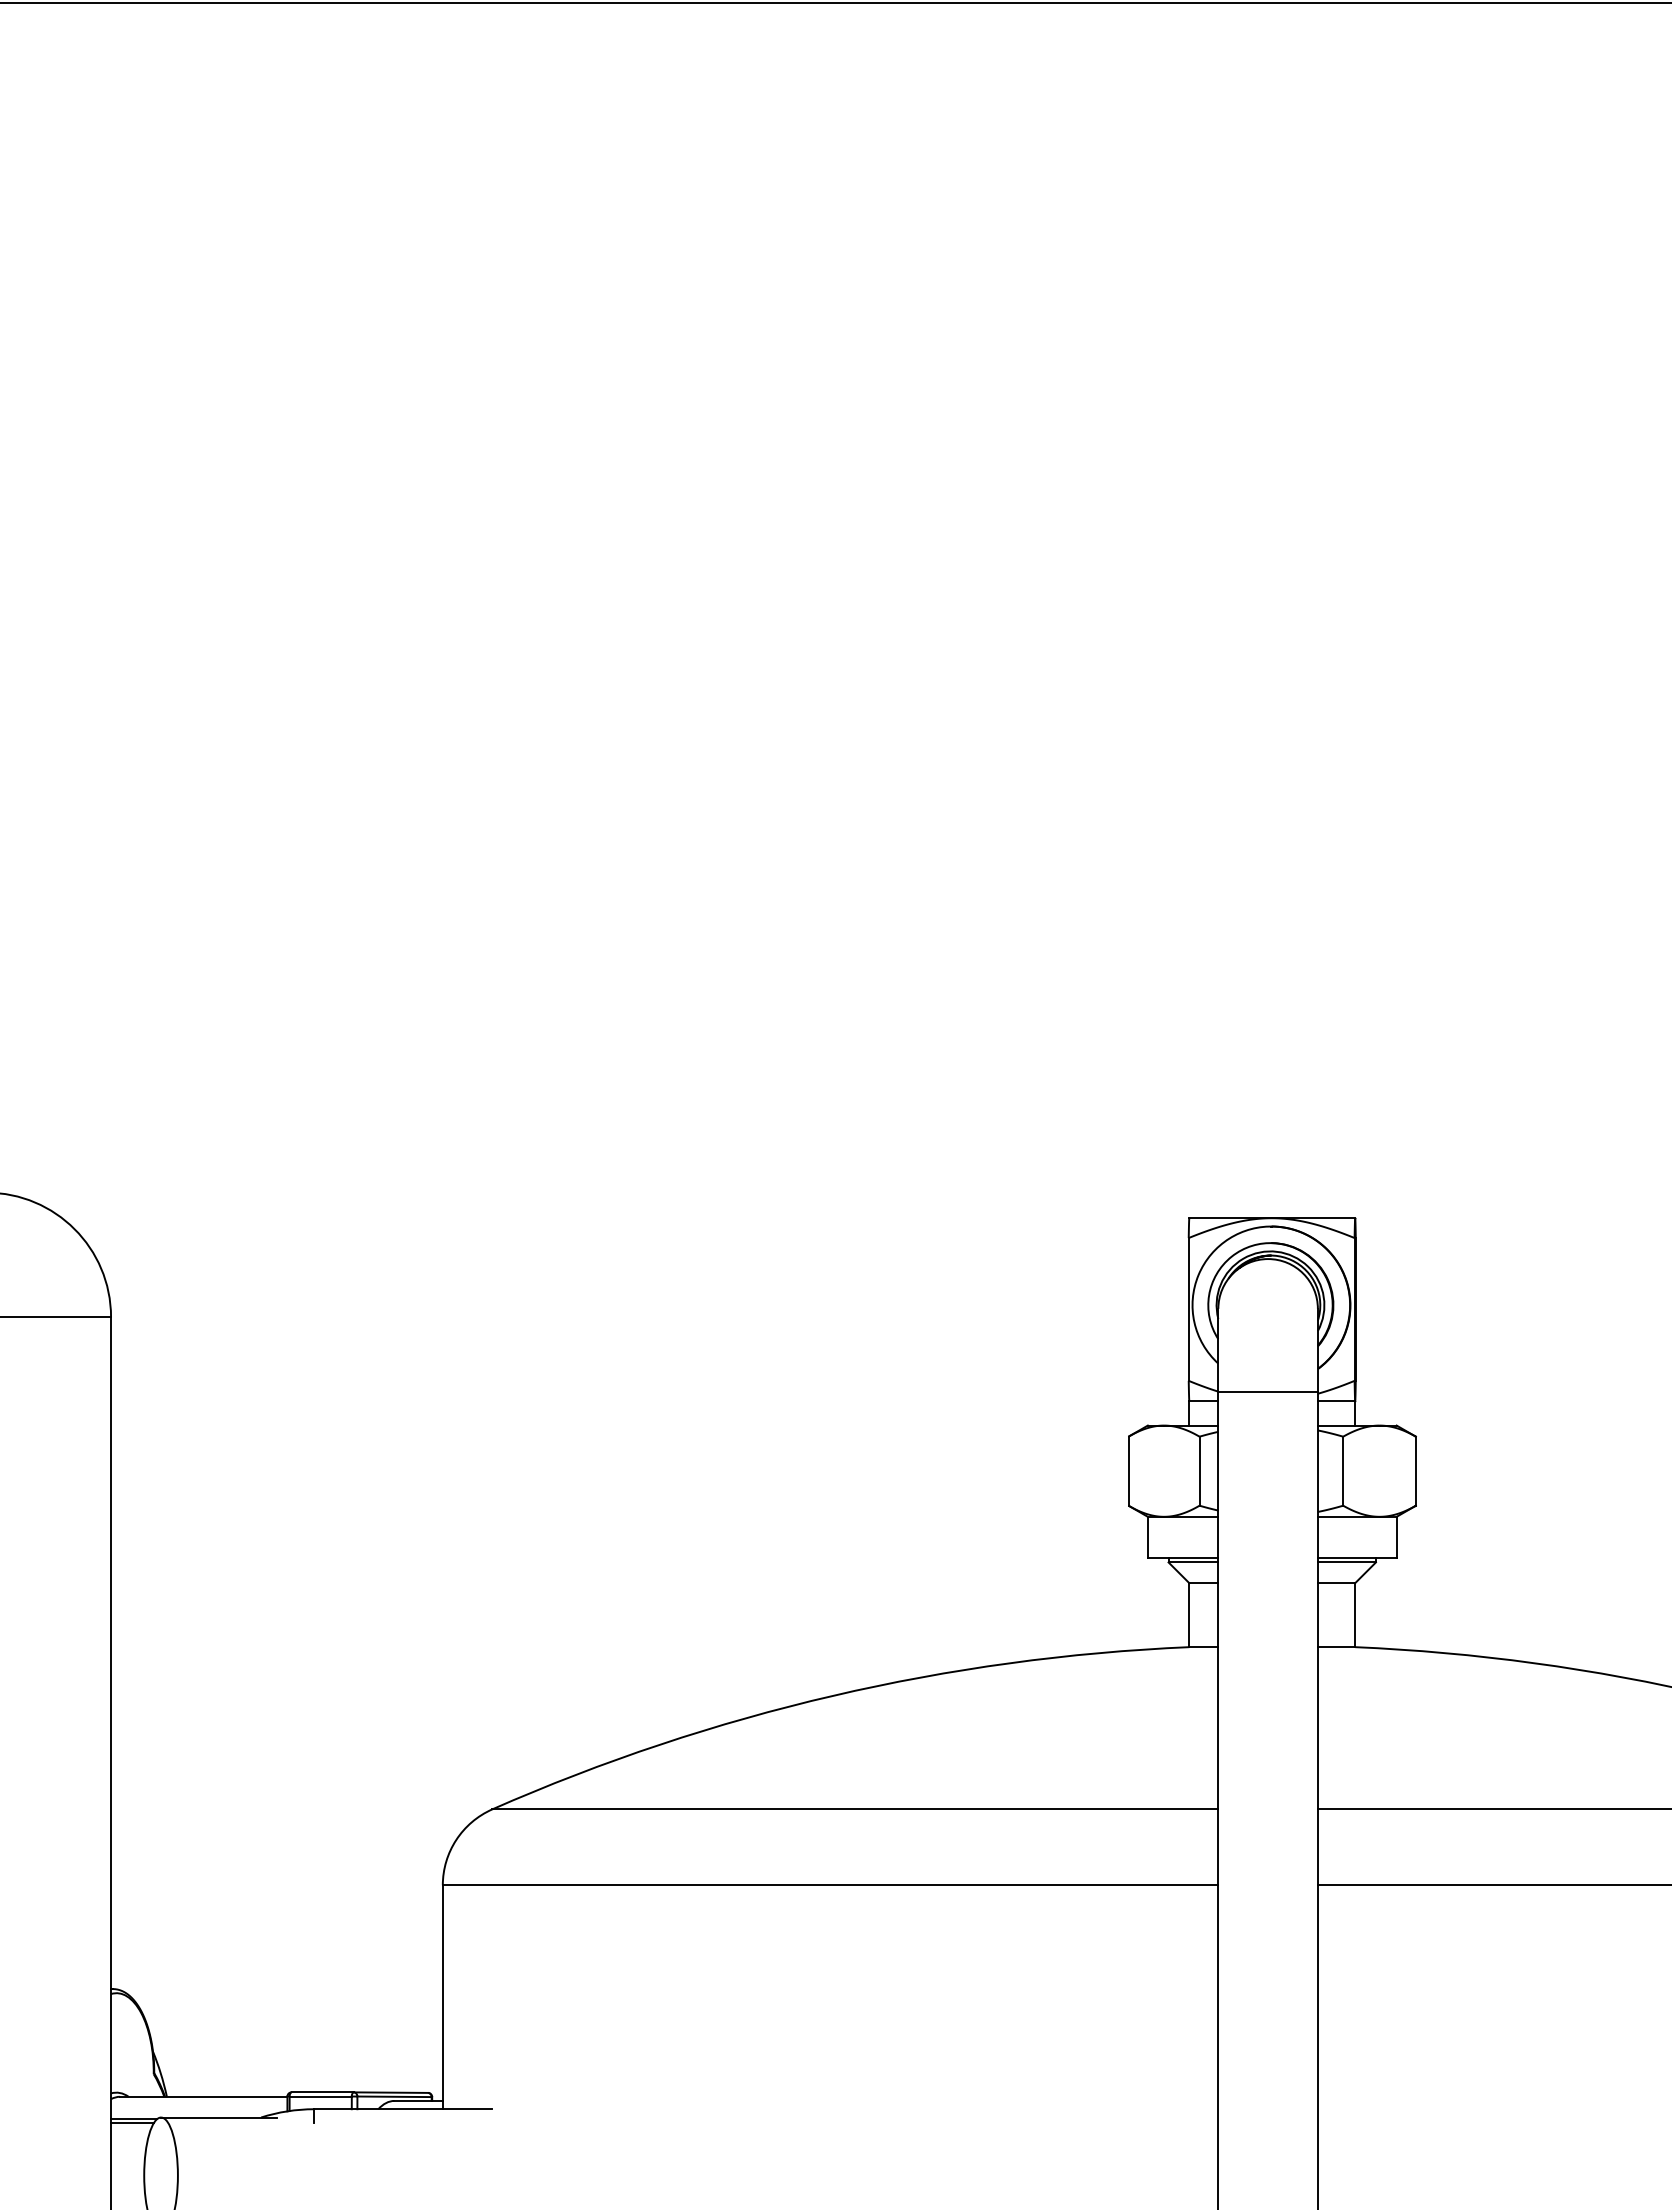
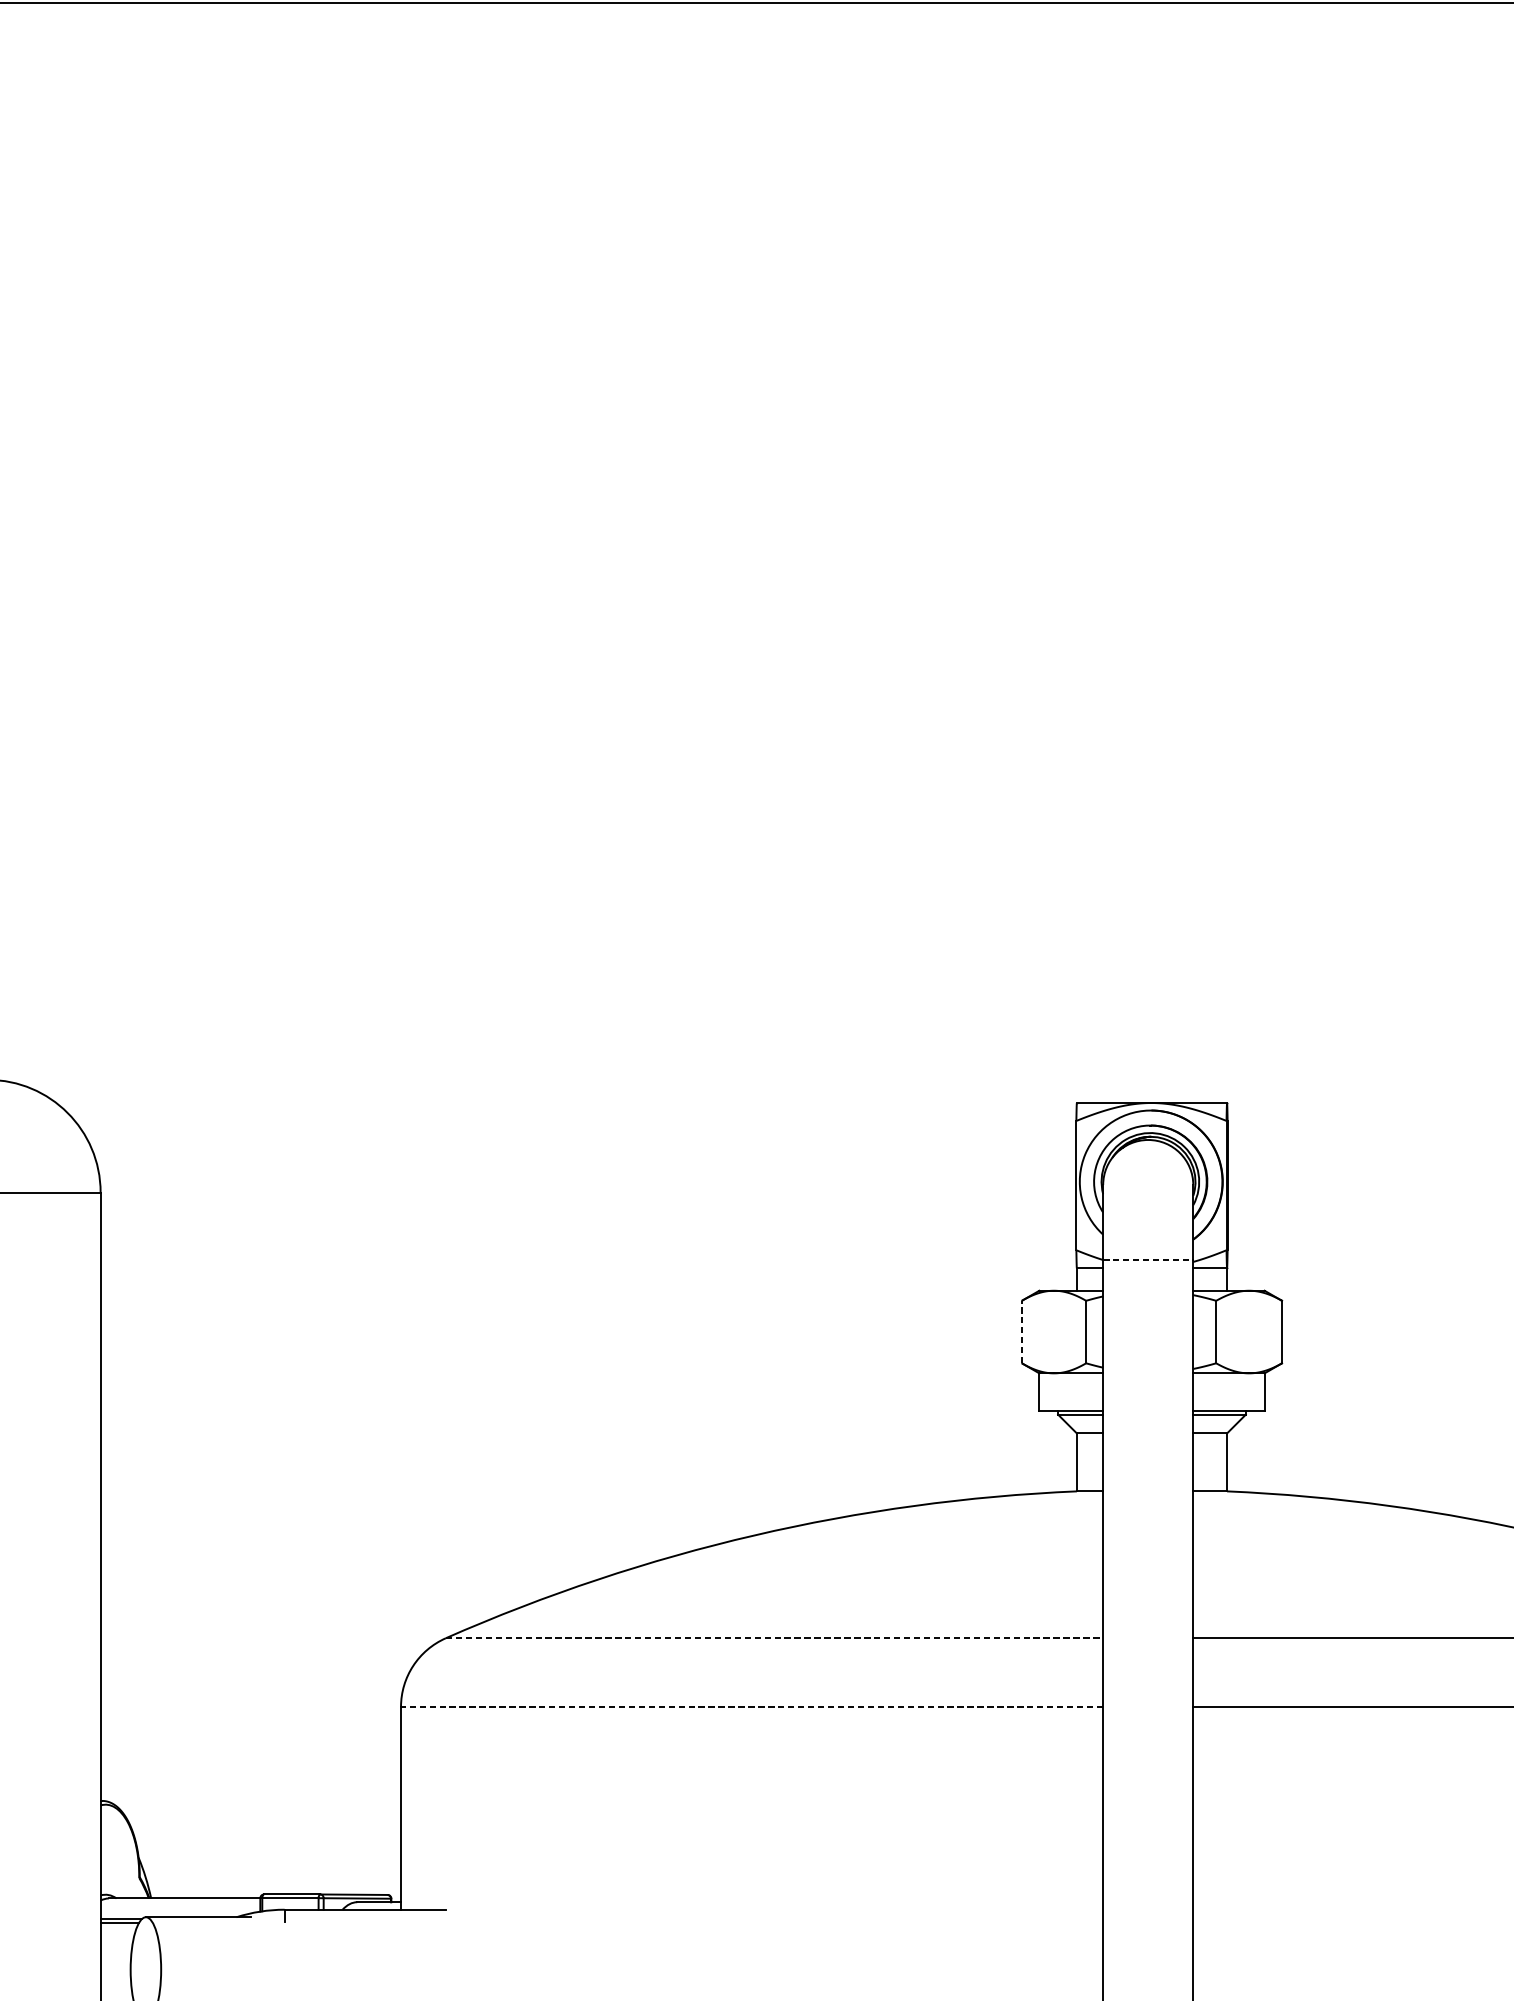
line: (1268, 1391) -> (1148, 1259), solid -> dashed
line: (1128, 1471) -> (1021, 1332), solid -> dashed
line: (855, 1809) -> (774, 1638), solid -> dashed
line: (830, 1885) -> (752, 1707), solid -> dashed

